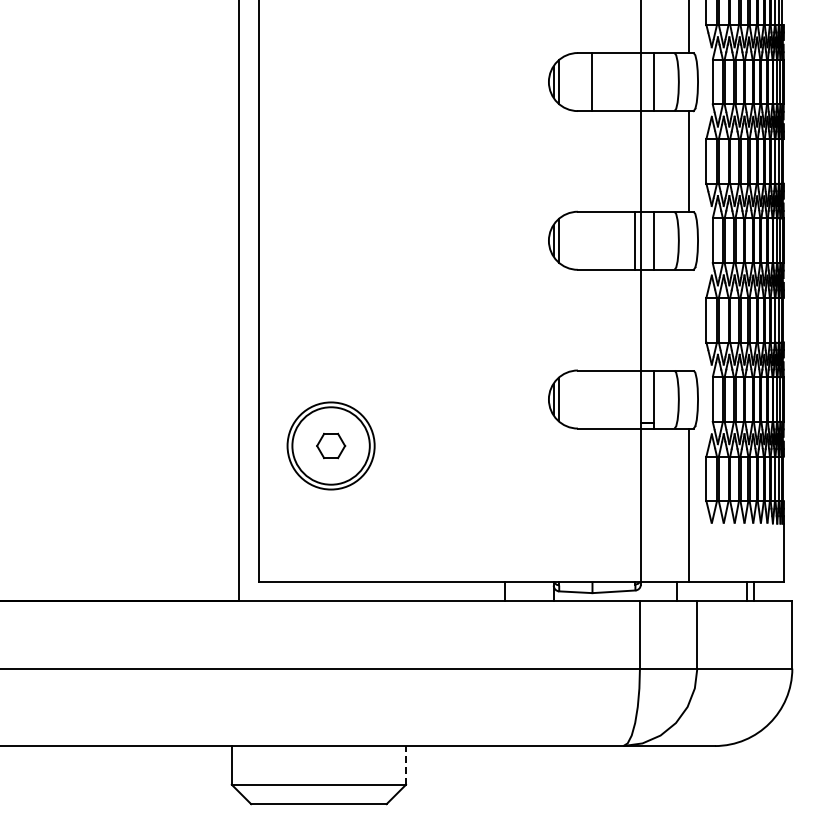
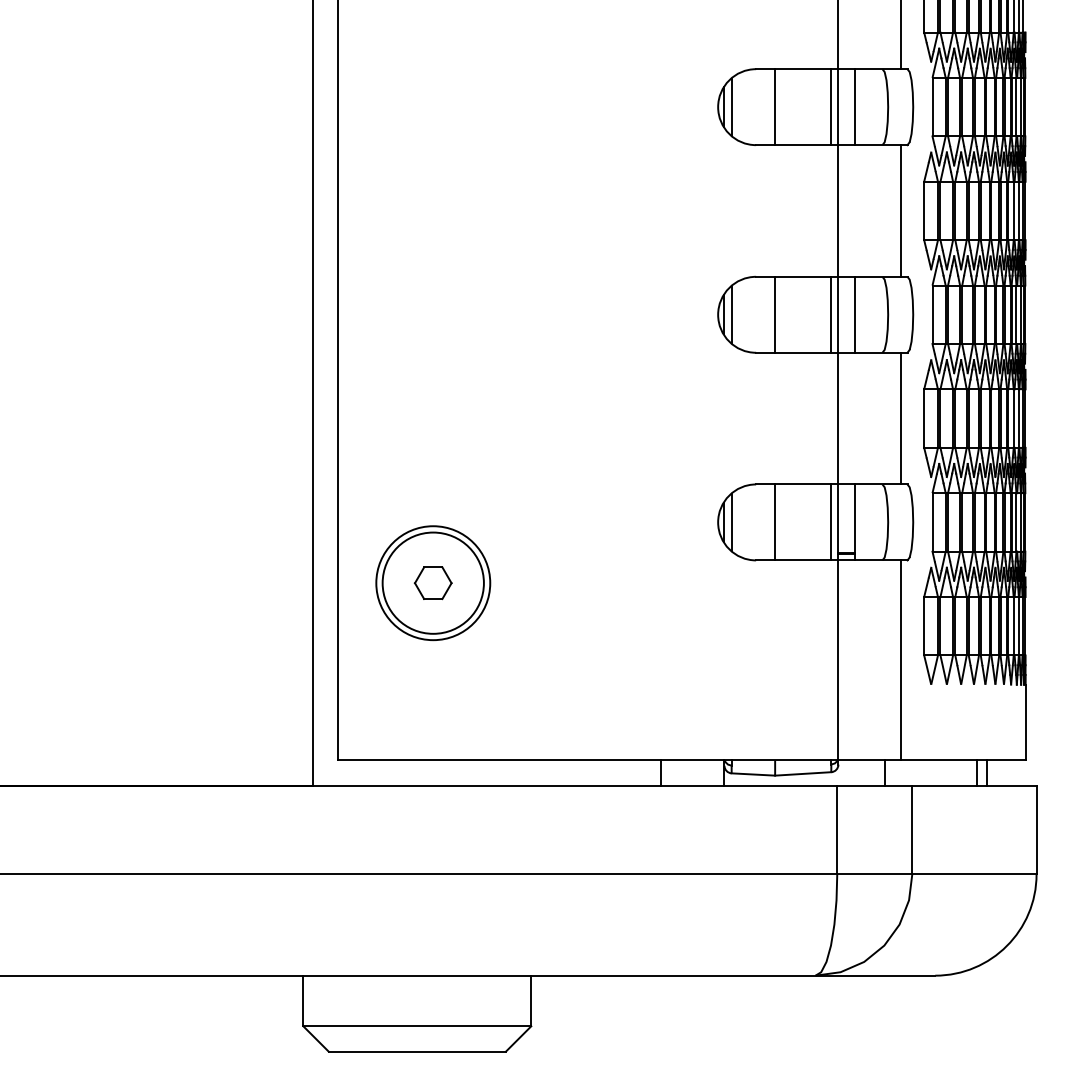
line: (635, 82) -> (831, 107), added
line: (592, 240) -> (775, 314), added
line: (688, 319) -> (900, 417), added
line: (592, 399) -> (775, 522), added
line: (635, 399) -> (831, 522), added
line: (406, 764) -> (531, 999), dashed -> solid

